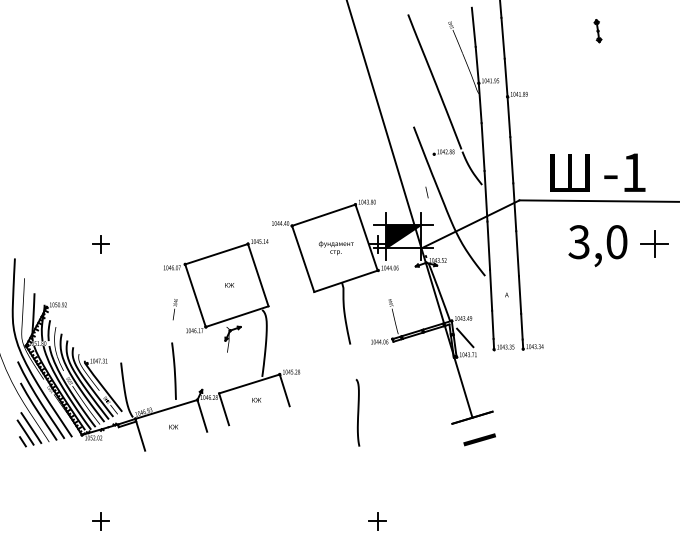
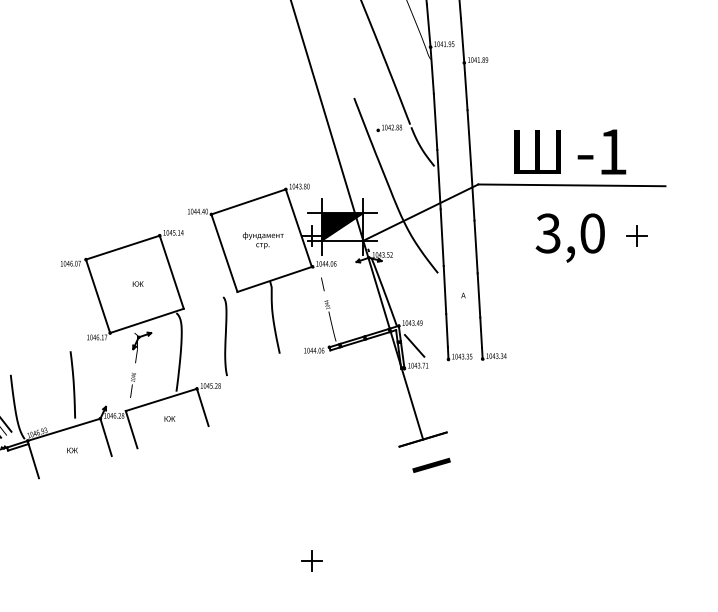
line: (426, 192) -> (322, 284), moved
part: (654, 244) -> (636, 236), size x0.62
text: (174, 309) -> (132, 385), moved
curve: (357, 412) -> (224, 335), moved

